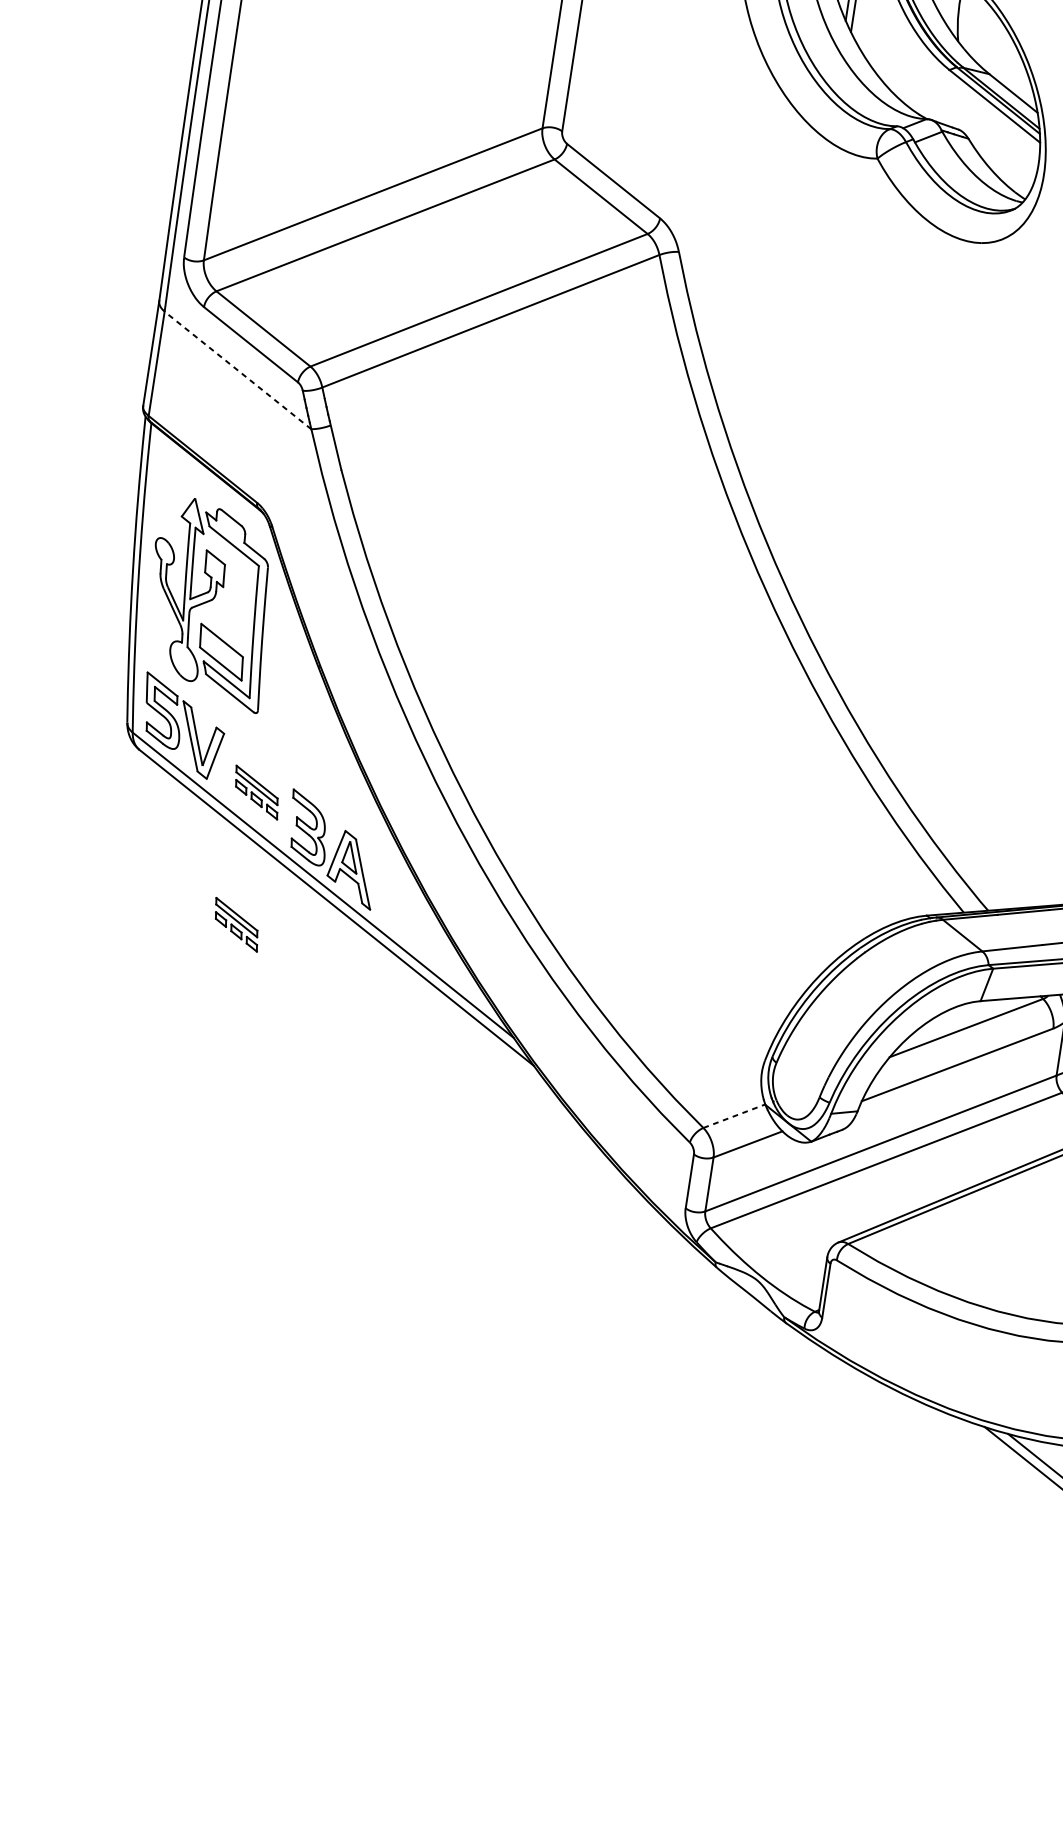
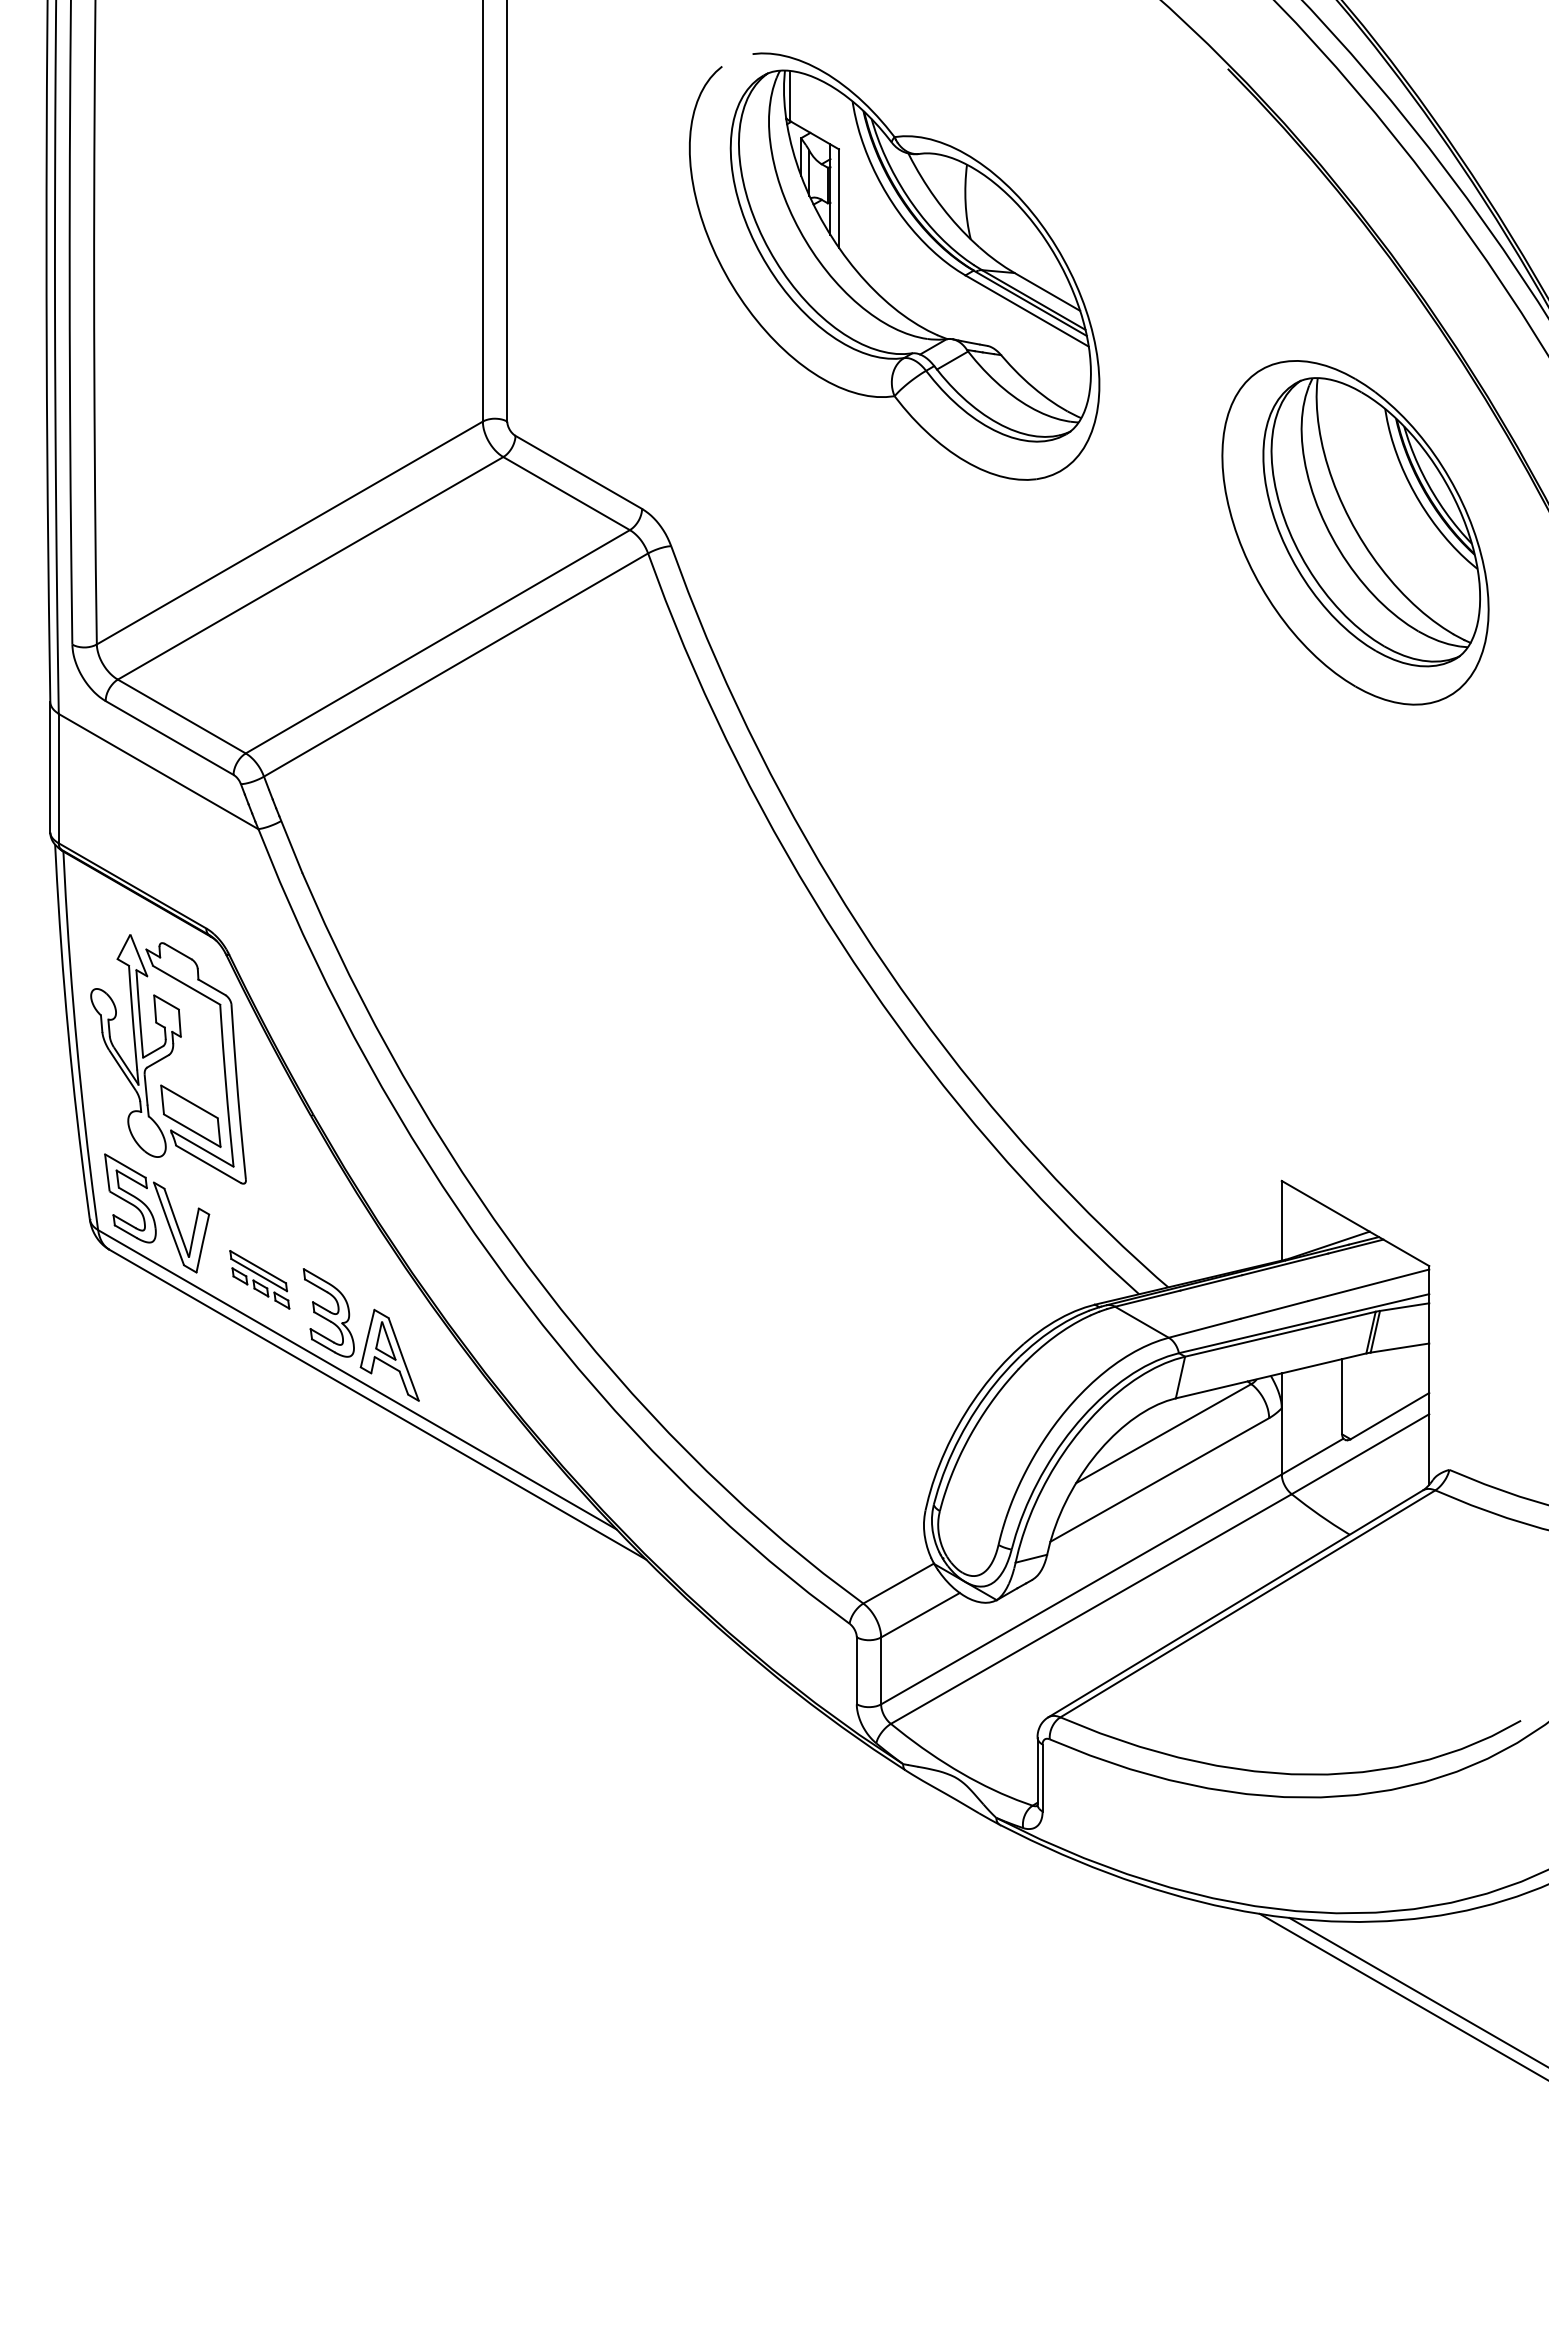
line: (237, 370) -> (158, 771), dashed -> solid
part: (236, 924) -> (259, 1443), removed
line: (734, 1116) -> (898, 1583), dashed -> solid

